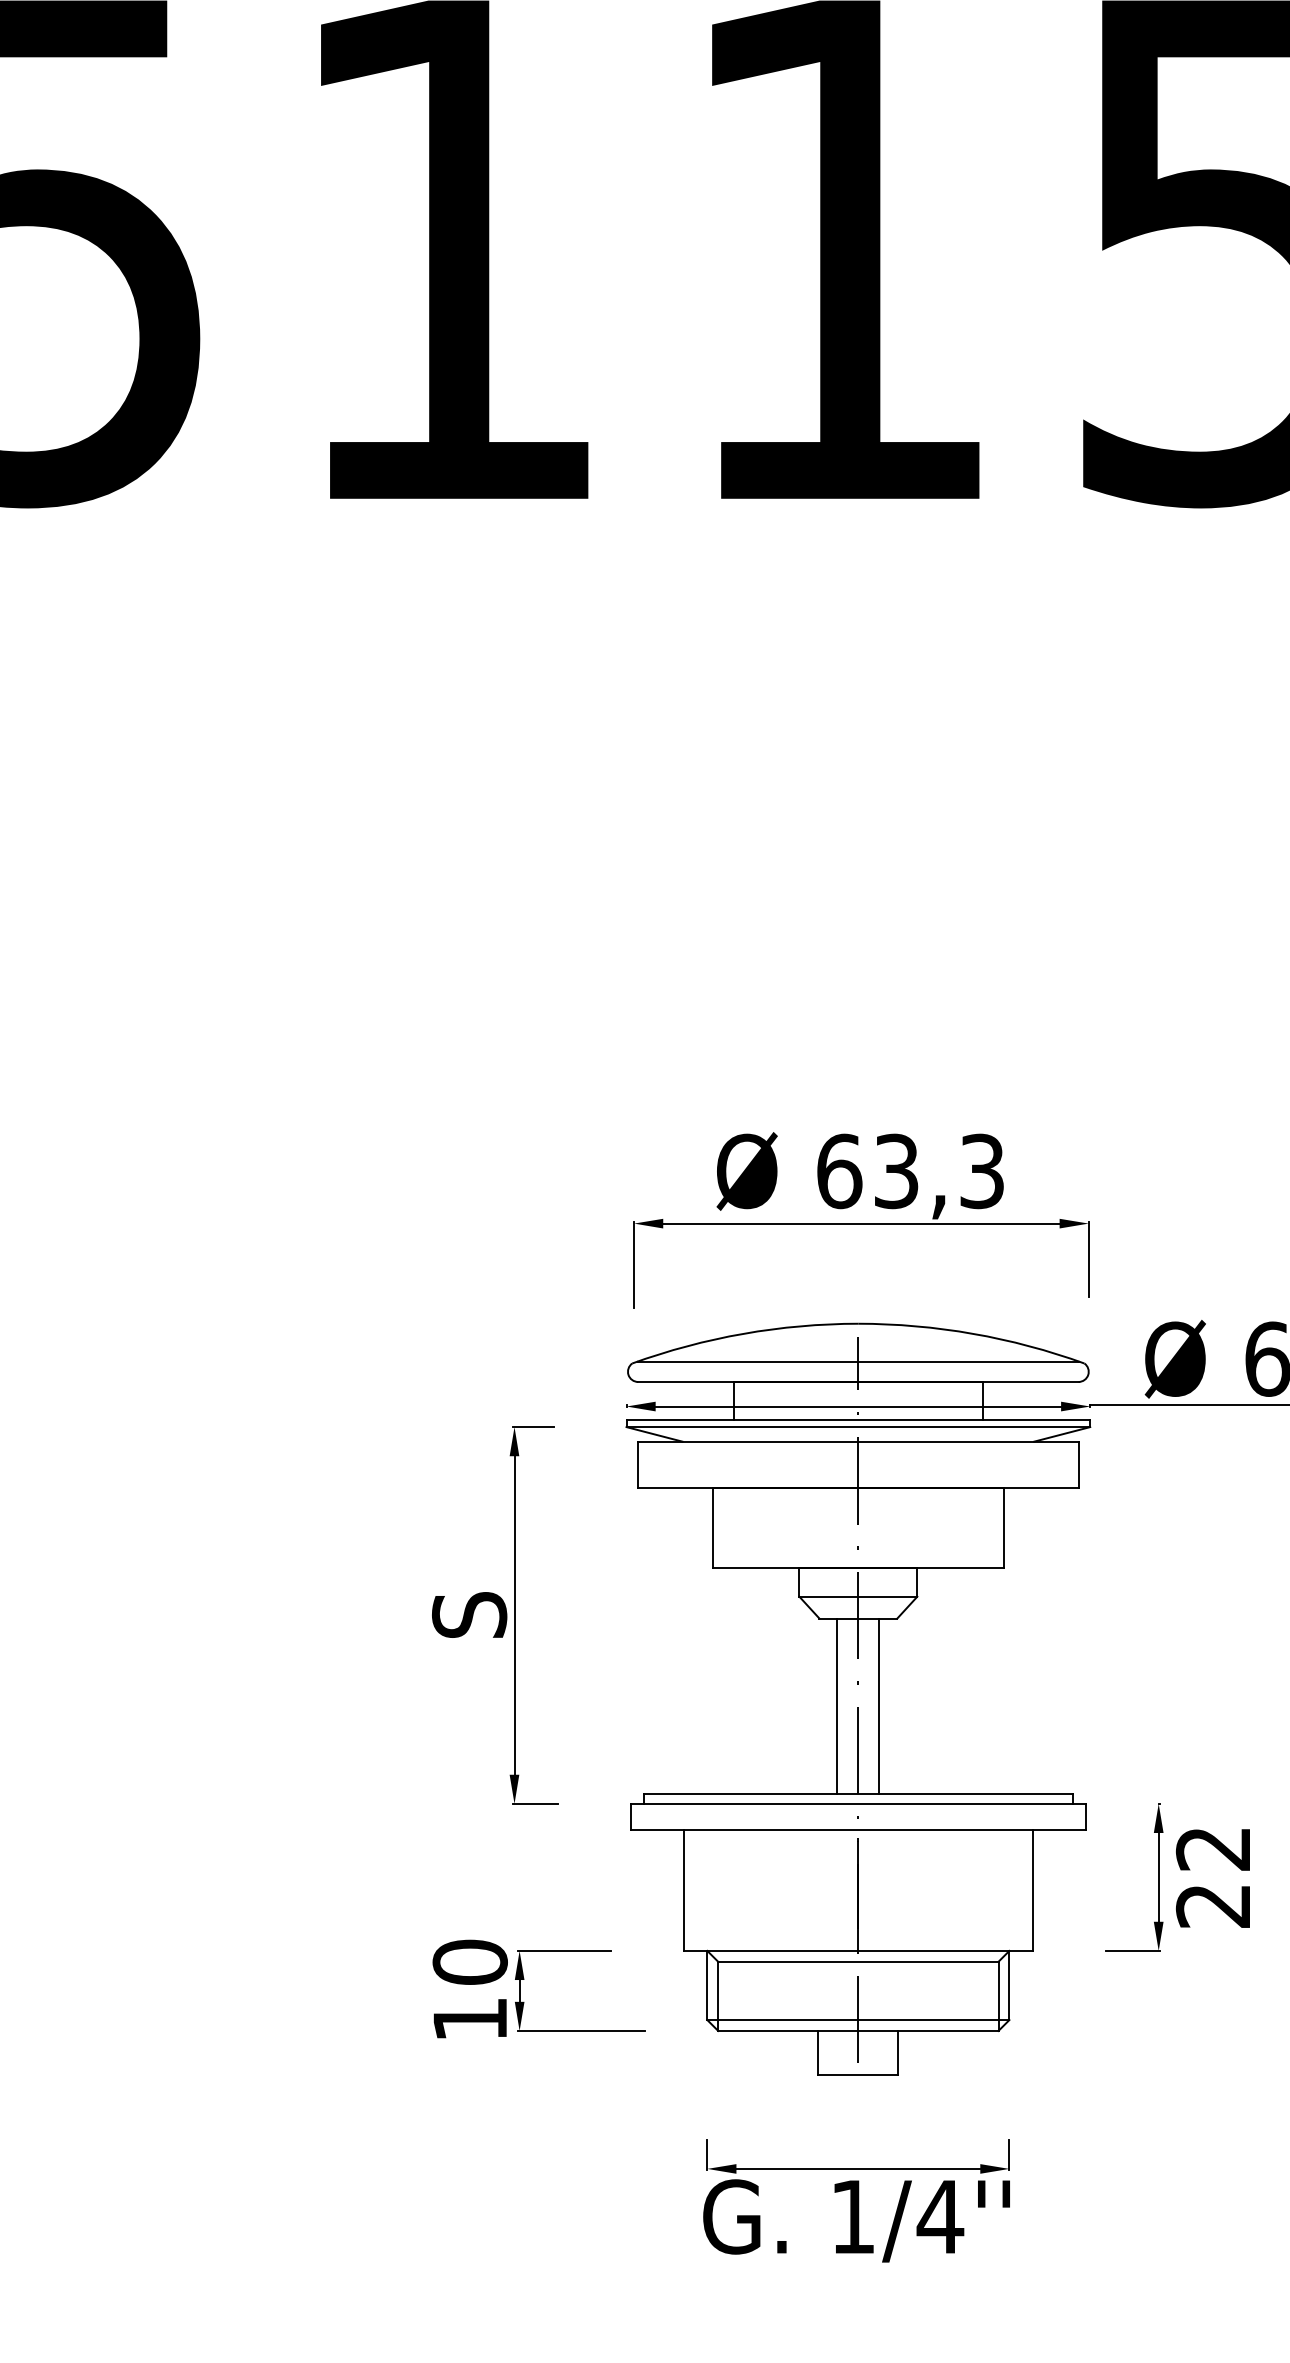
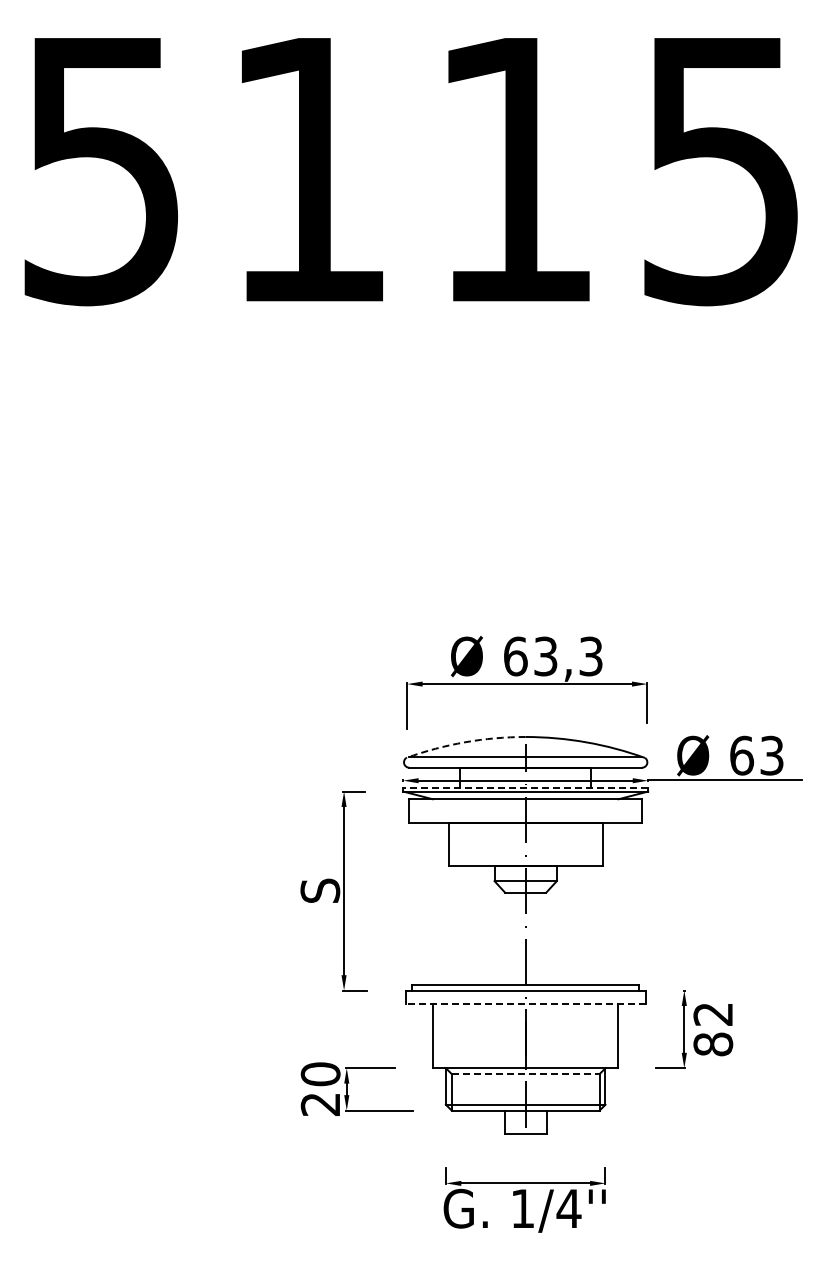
arc: (744, 1334) -> (465, 742), solid -> dashed
line: (857, 1419) -> (525, 787), solid -> dashed
line: (837, 1705) -> (514, 938), removed
line: (878, 1705) -> (536, 938), removed
line: (857, 1830) -> (525, 1004), solid -> dashed
text: (1213, 1905) -> (713, 1044), 22 -> 82
line: (859, 1962) -> (526, 1074), solid -> dashed
text: (467, 2019) -> (319, 1104), 10 -> 20

